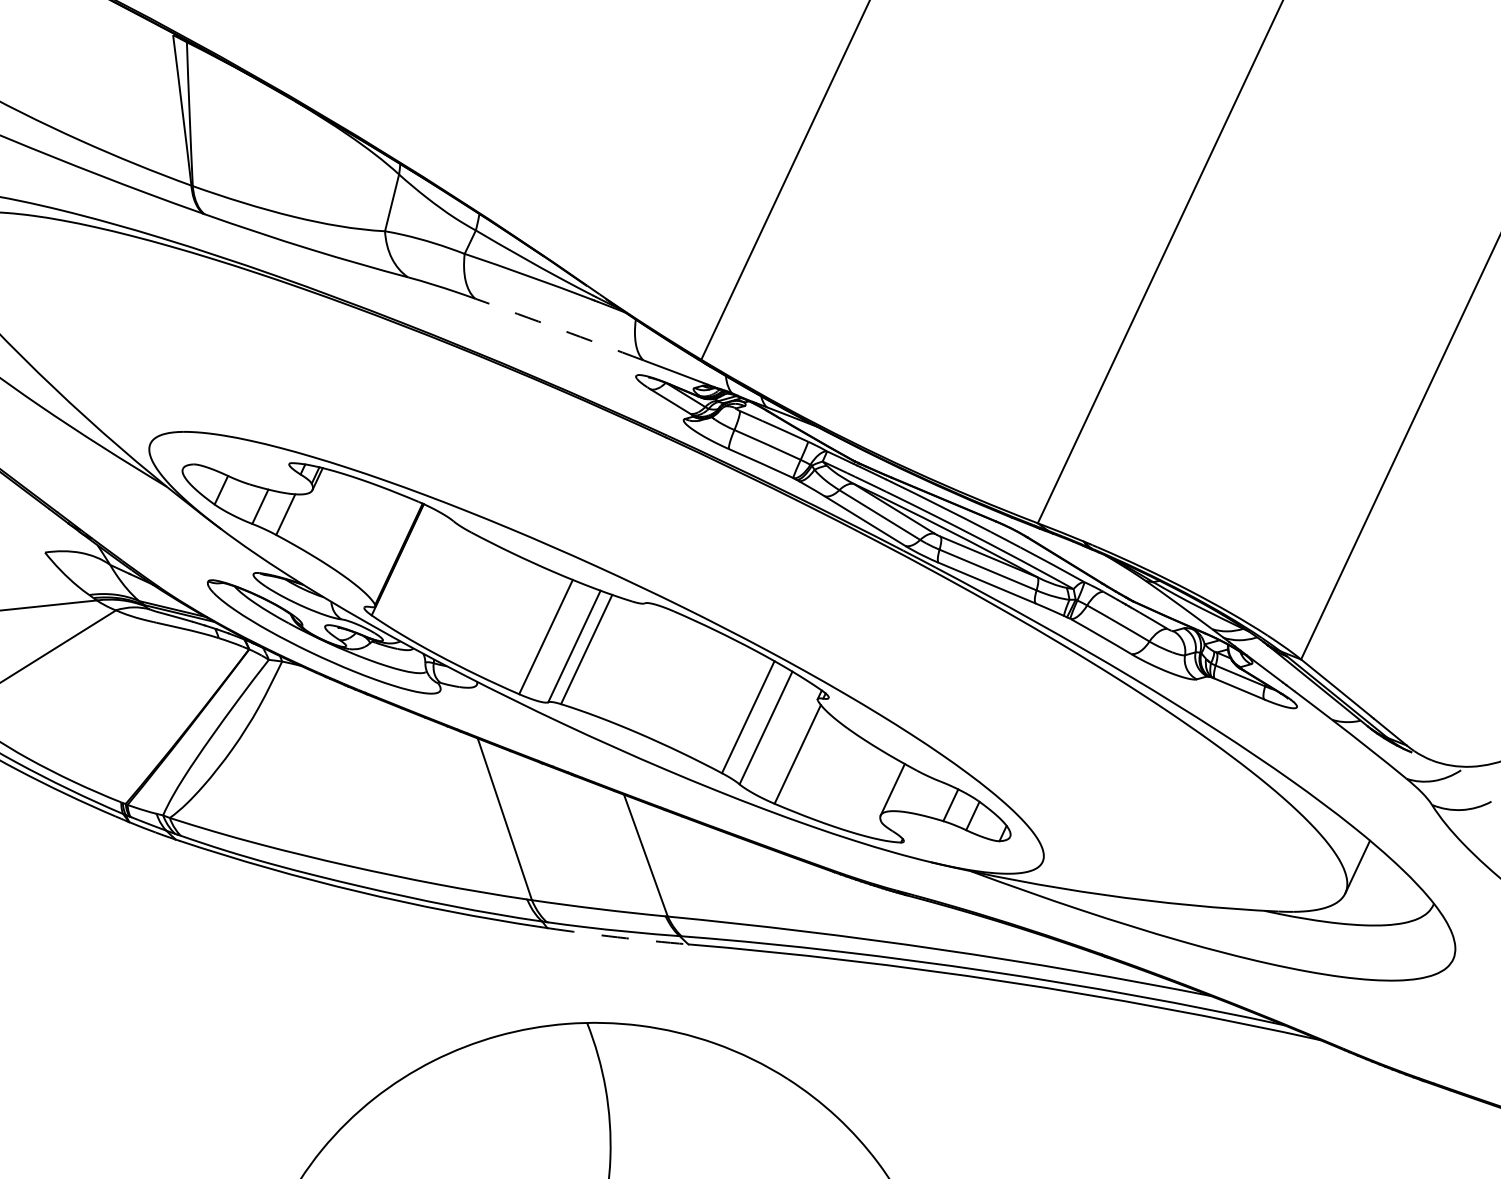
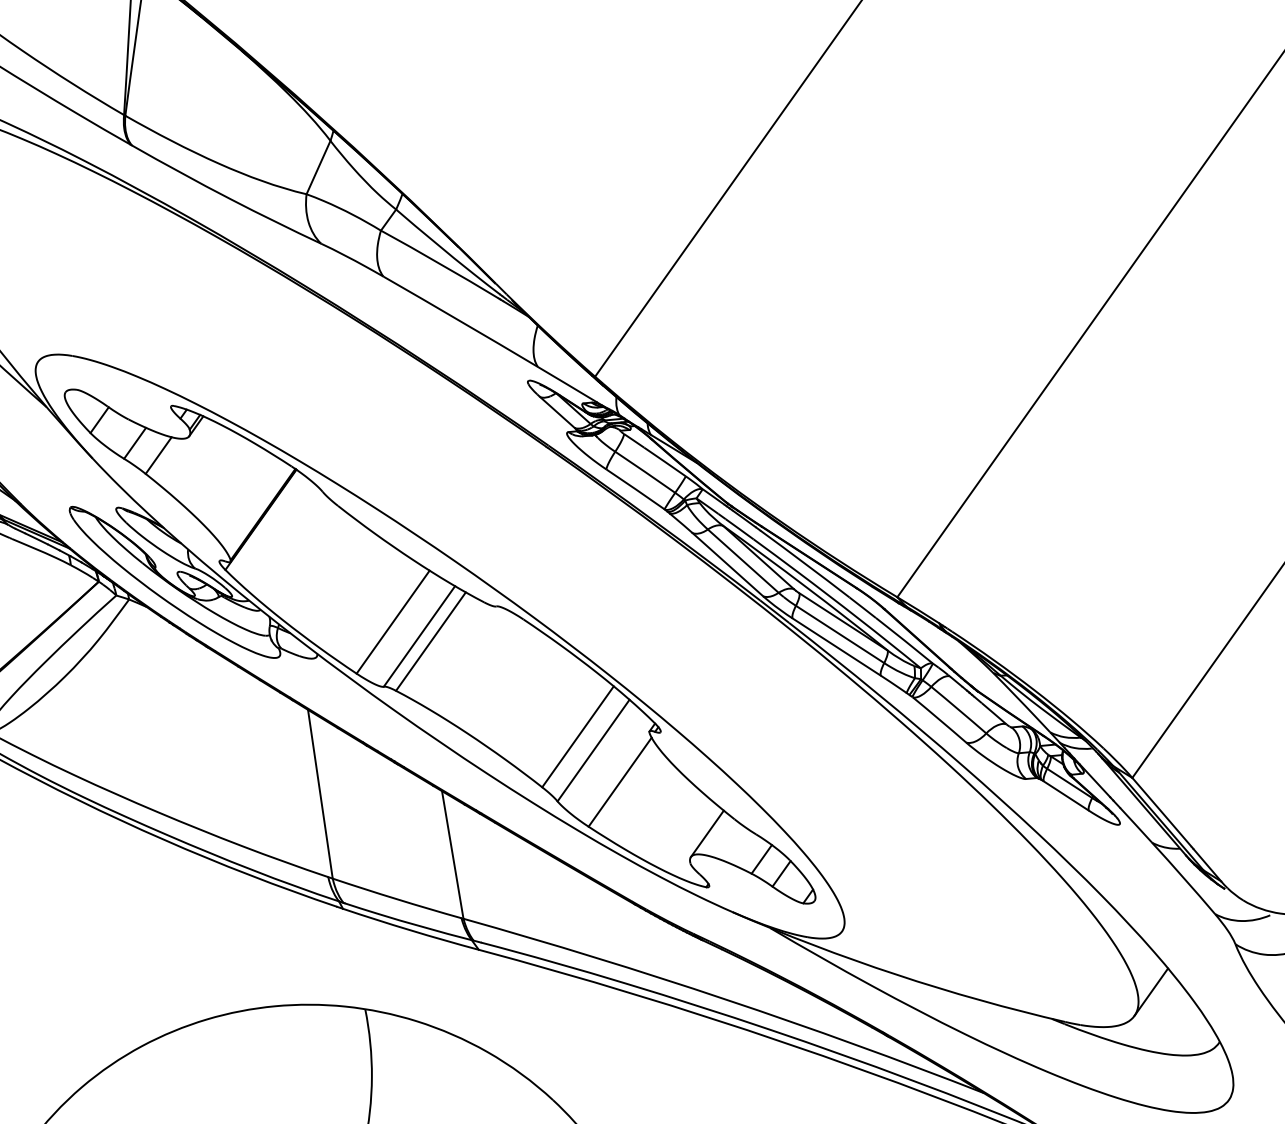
arc: (559, 329) -> (460, 321), dashed -> solid
arc: (617, 937) -> (410, 930), dashed -> solid

